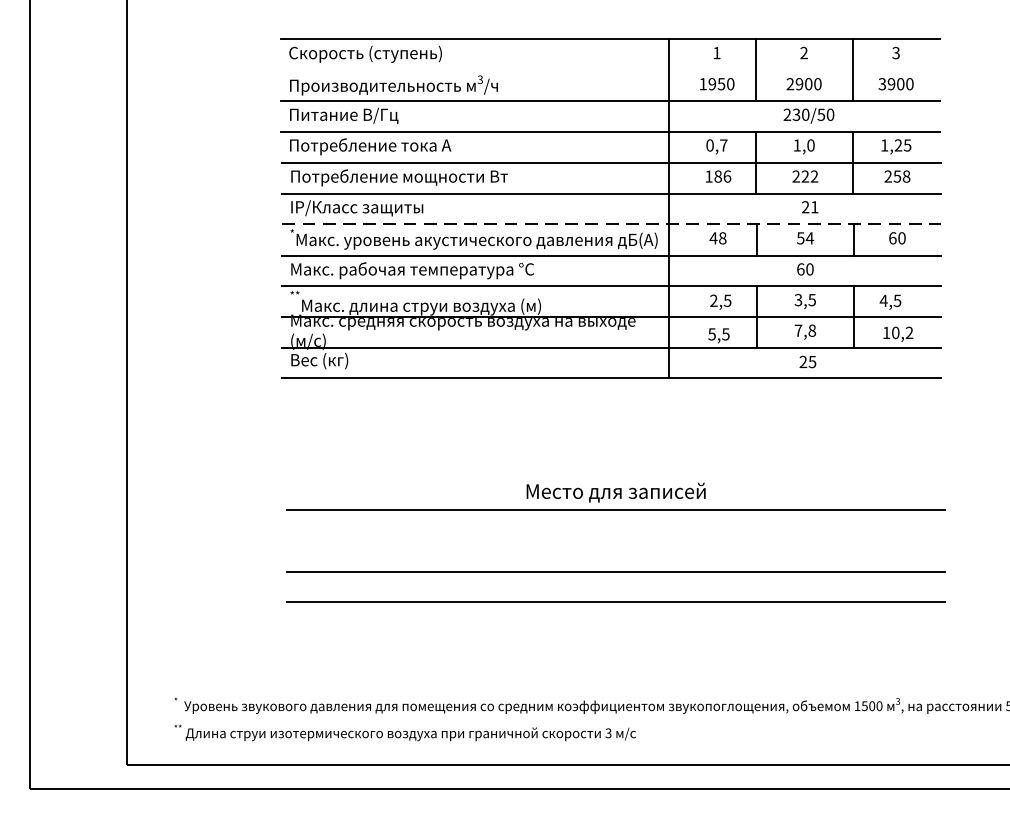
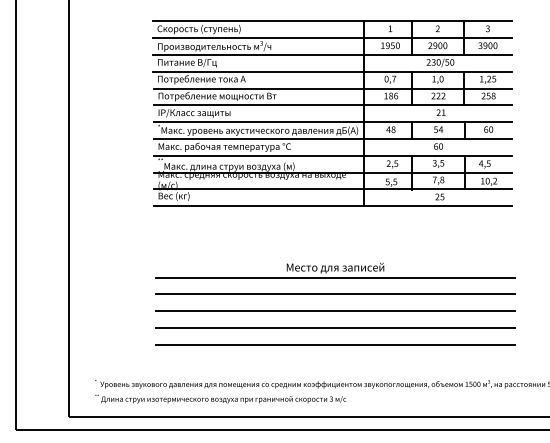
line: (610, 70) -> (332, 38), added
line: (612, 223) -> (333, 121), dashed -> solid
line: (616, 541) -> (335, 294), added
line: (616, 632) -> (335, 344), added

